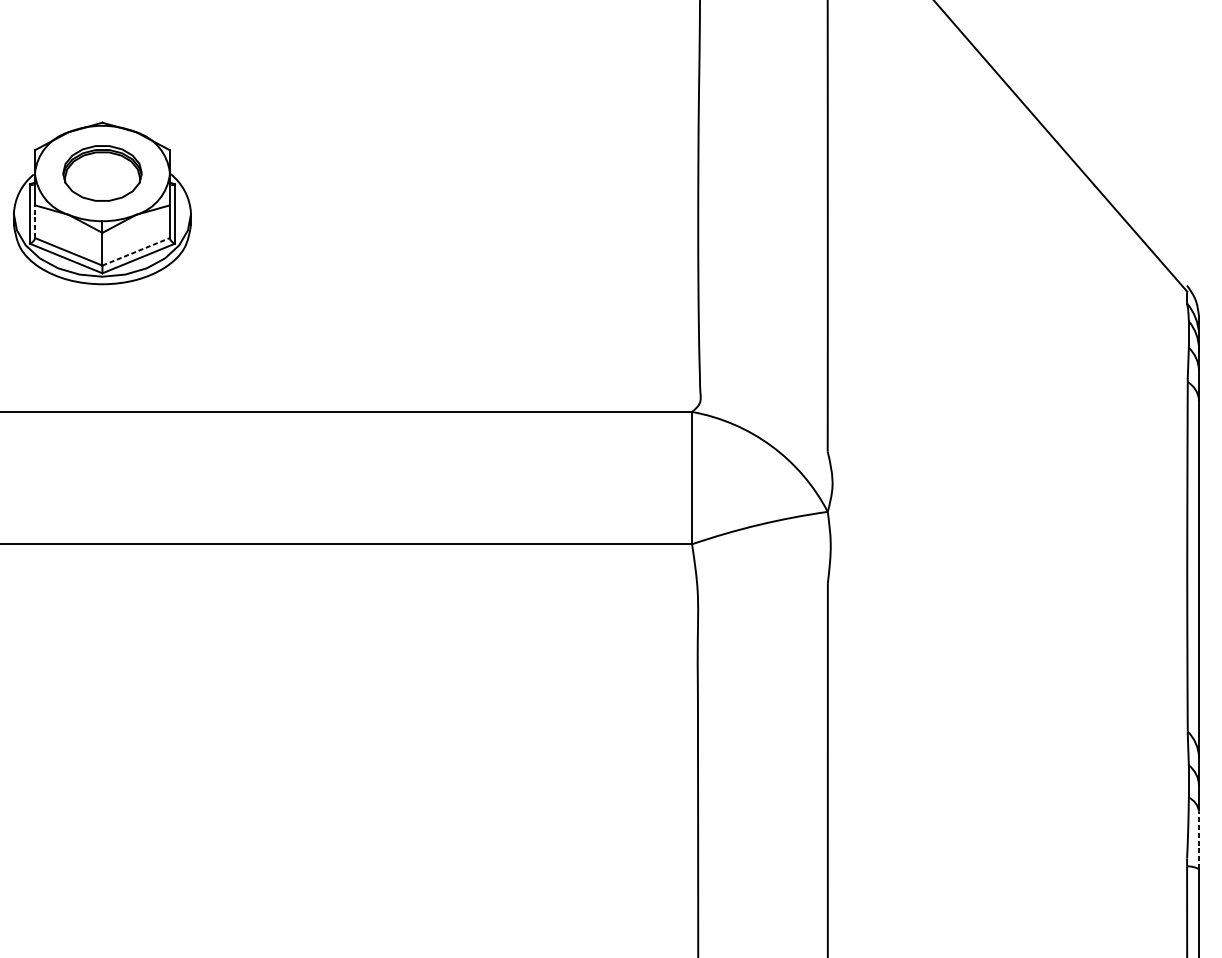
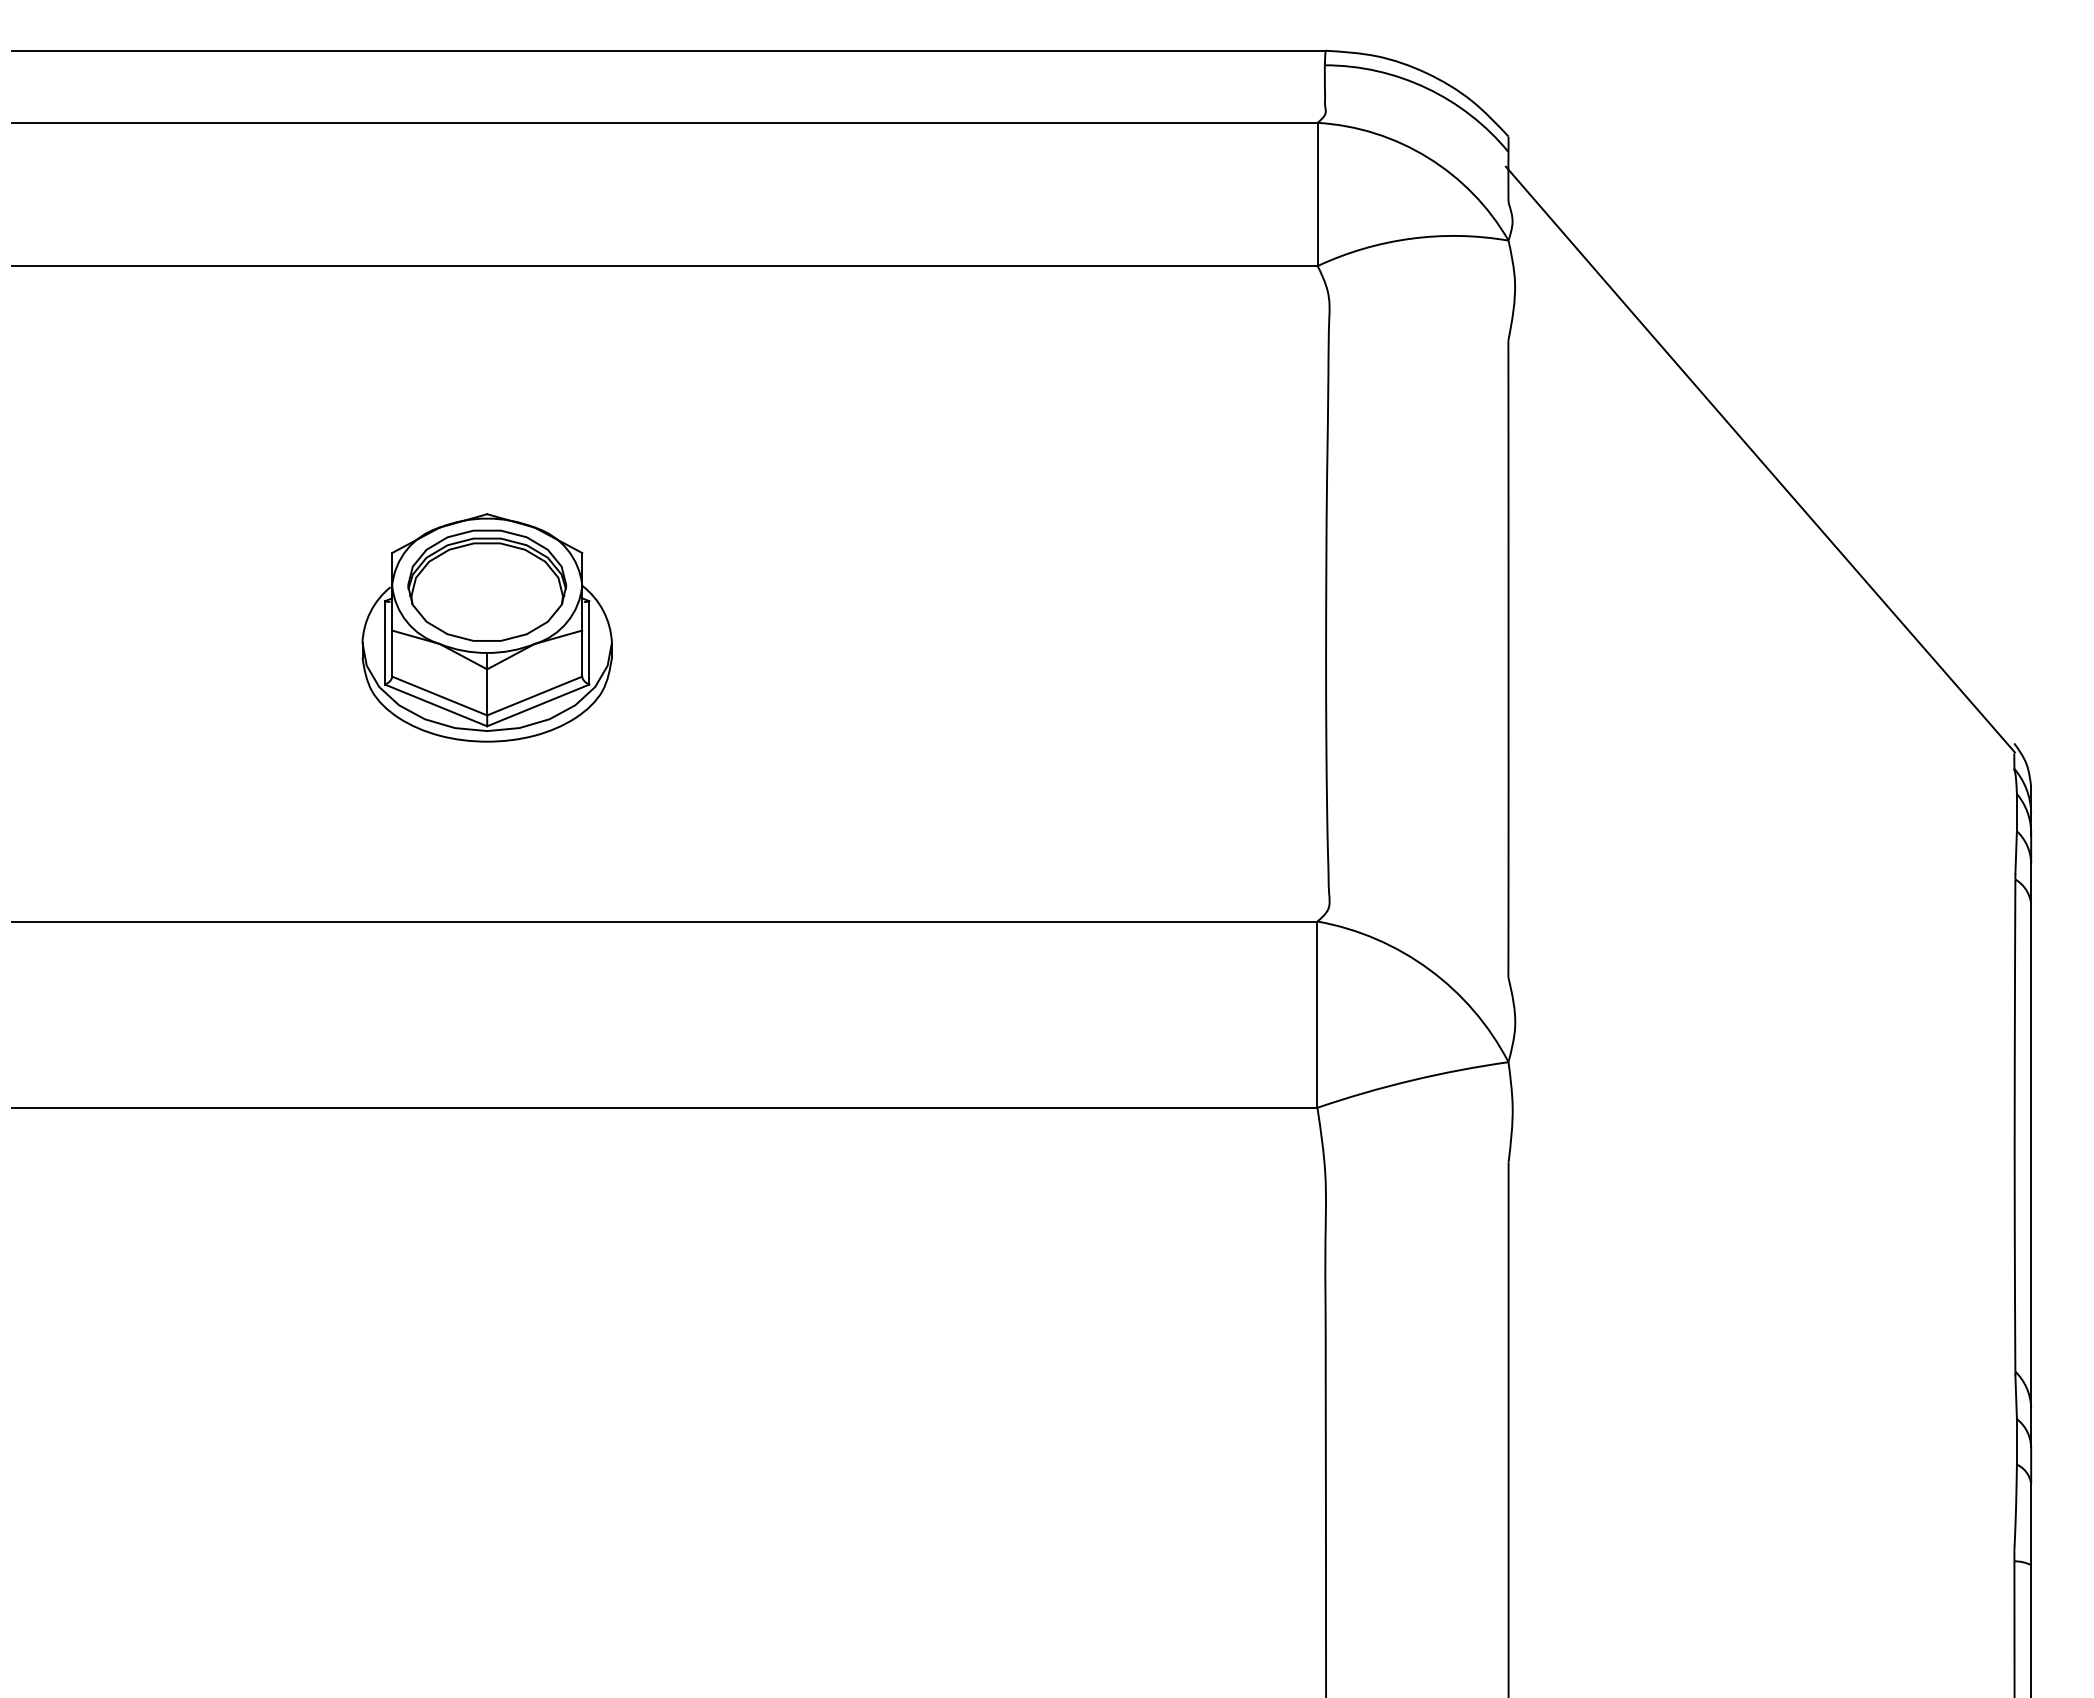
part: (102, 173) -> (487, 585), size x1.43
line: (35, 221) -> (392, 653), dashed -> solid
line: (136, 251) -> (535, 695), dashed -> solid
line: (1199, 840) -> (2031, 1524), dashed -> solid

